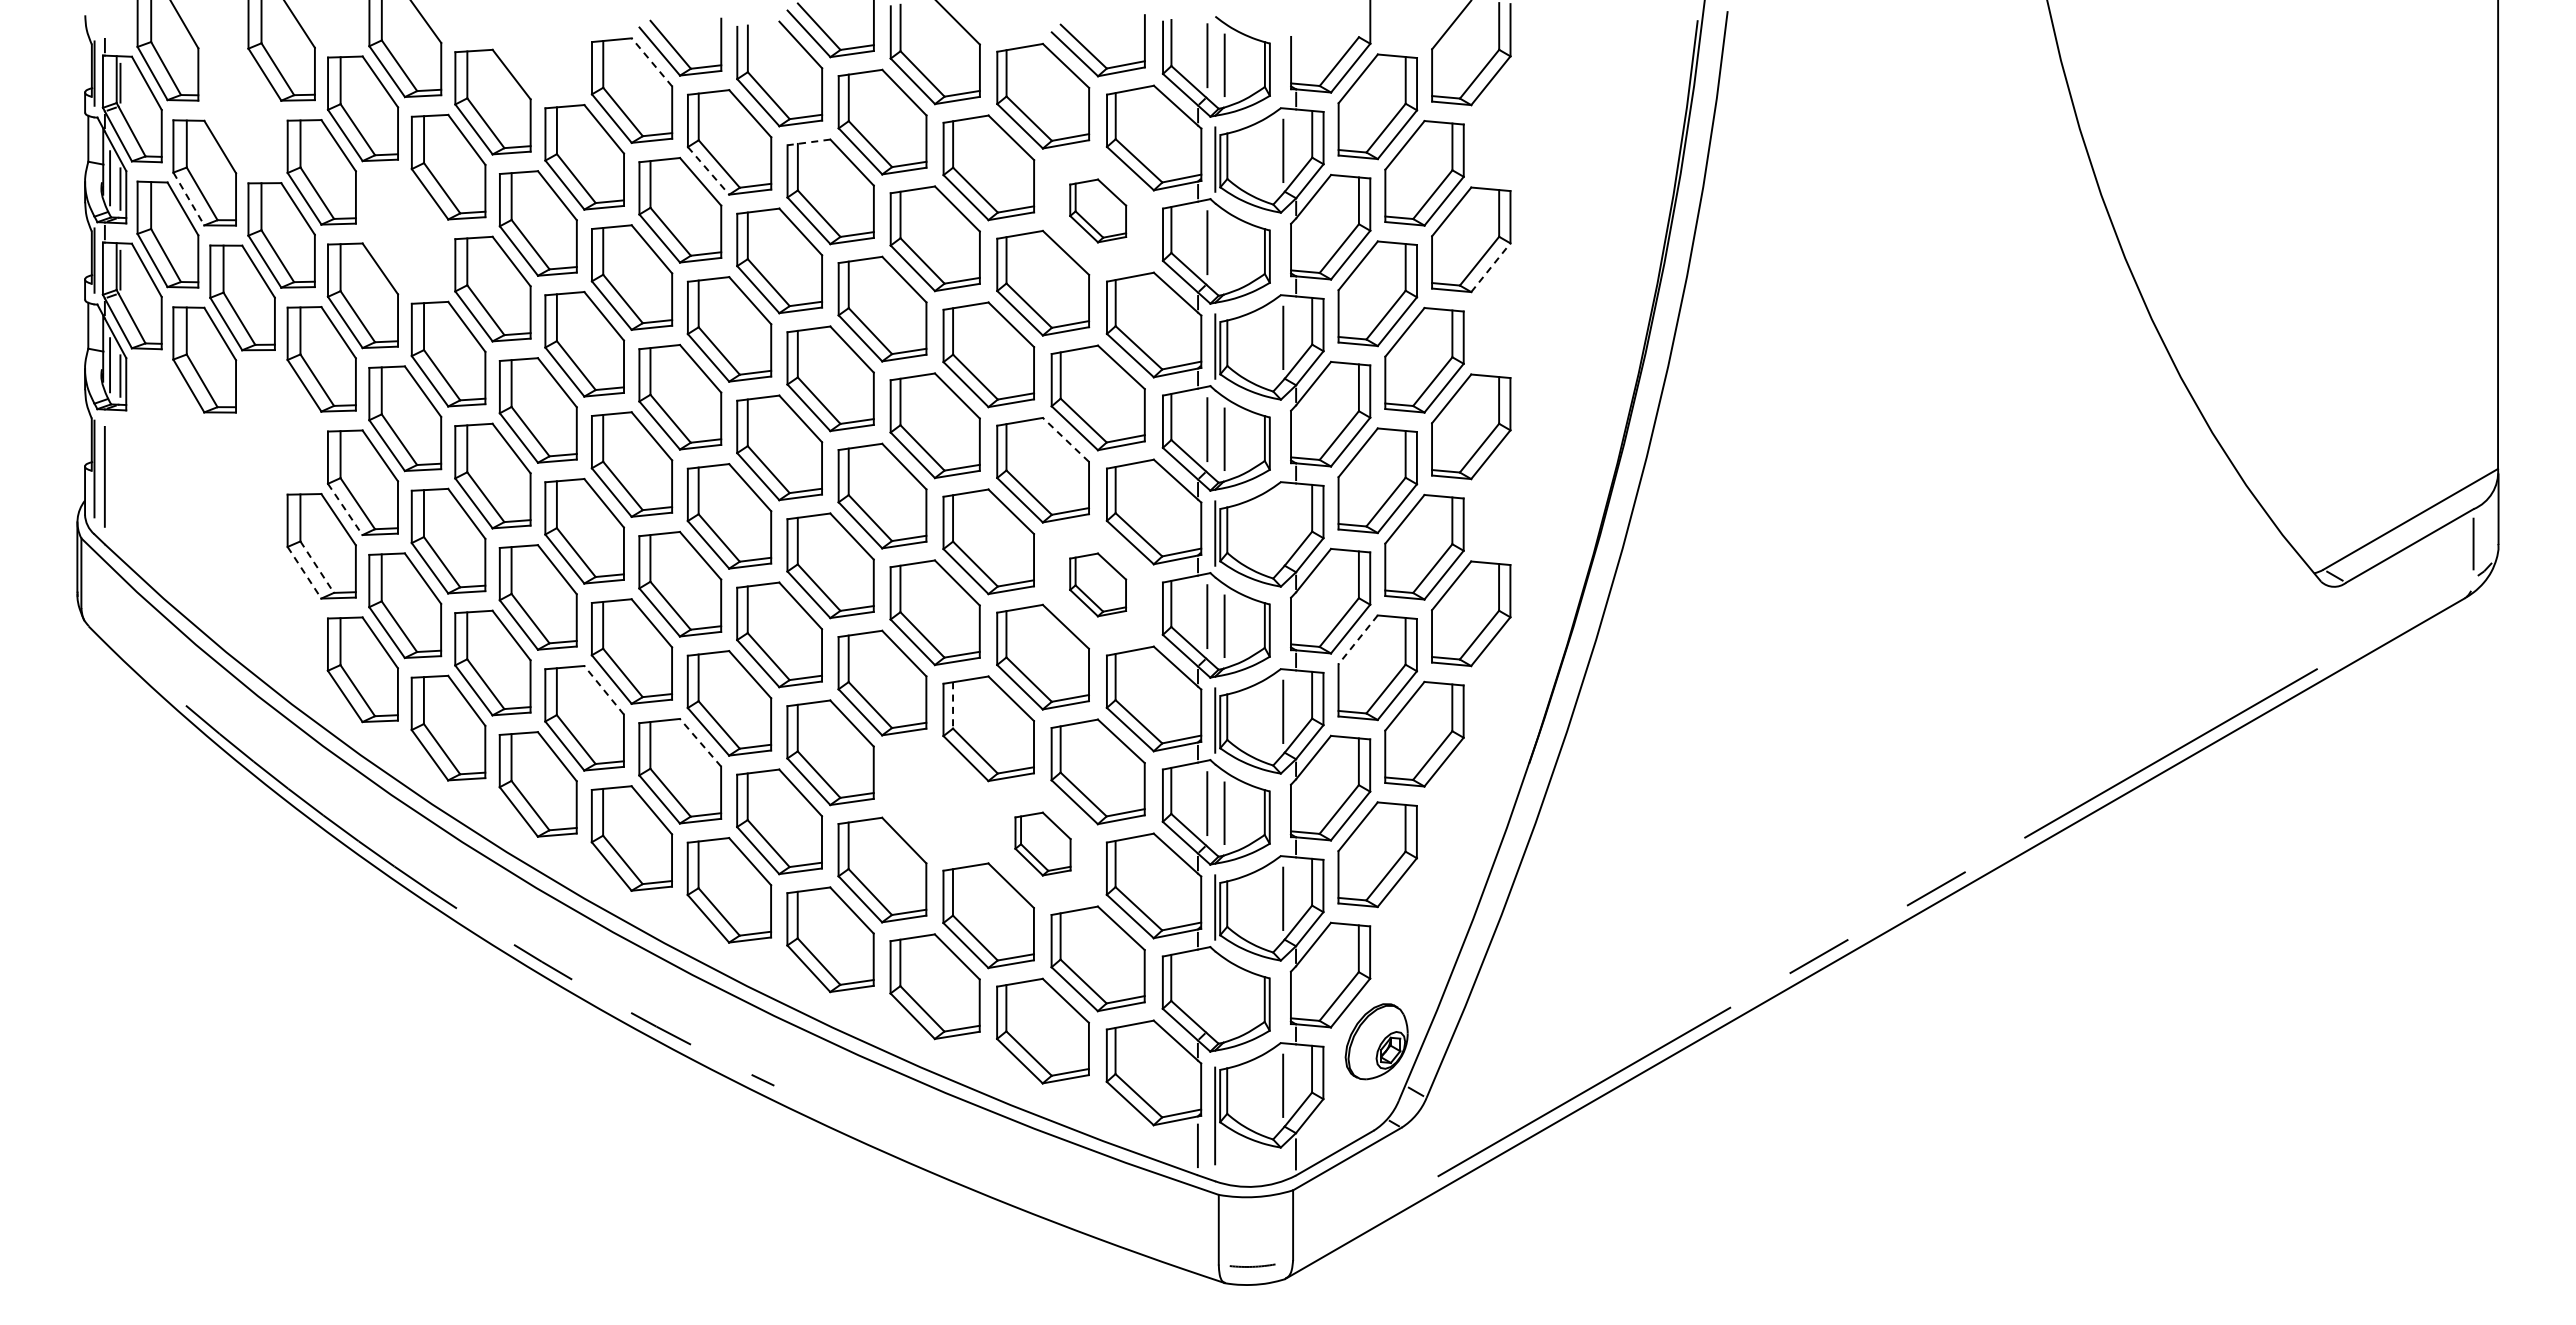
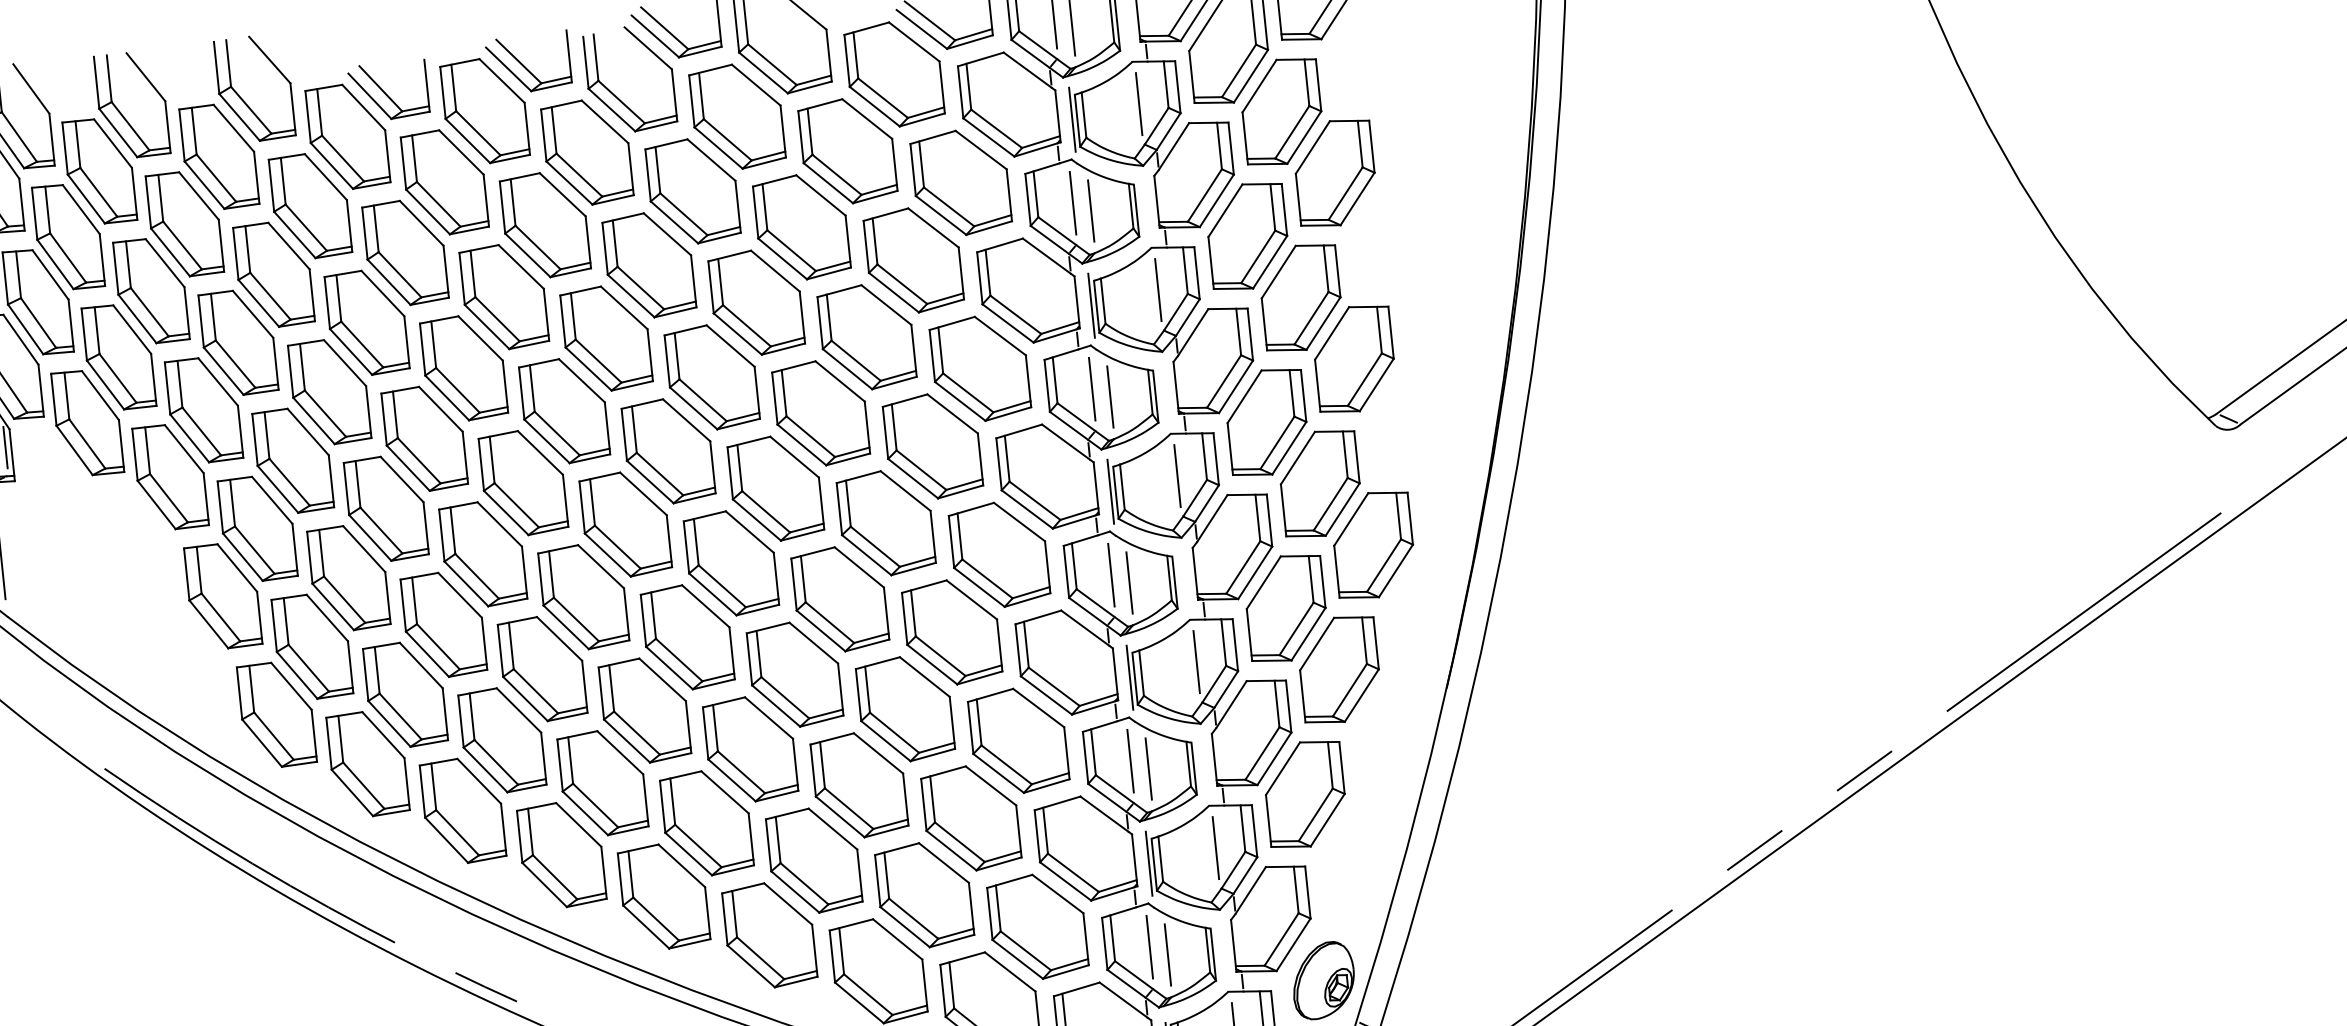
part: (537, 60) -> (387, 90), added
line: (651, 62) -> (501, 81), dashed -> solid
part: (242, 110) -> (99, 170), added
line: (809, 142) -> (666, 144), dashed -> solid
line: (708, 170) -> (569, 182), dashed -> solid
line: (188, 199) -> (55, 264), dashed -> solid
part: (1097, 210) -> (960, 182), size x1.67
part: (405, 231) -> (274, 274), added
line: (1224, 252) -> (1091, 211), added
line: (1491, 267) -> (1358, 198), dashed -> solid
part: (281, 422) -> (170, 477), added
line: (1065, 439) -> (952, 413), dashed -> solid
line: (345, 509) -> (243, 557), dashed -> solid
line: (1283, 524) -> (1177, 475), added
line: (317, 567) -> (221, 617), dashed -> solid
line: (304, 572) -> (208, 624), dashed -> solid
part: (1097, 584) -> (998, 554), size x1.67
line: (1357, 640) -> (1263, 583), dashed -> solid
line: (603, 689) -> (518, 709), dashed -> solid
line: (953, 705) -> (868, 689), dashed -> solid
line: (700, 742) -> (620, 752), dashed -> solid
part: (934, 799) -> (858, 785), added
part: (1042, 843) -> (970, 817), size x1.67
line: (1207, 990) -> (1150, 947), added
line: (1224, 999) -> (1167, 954), added

